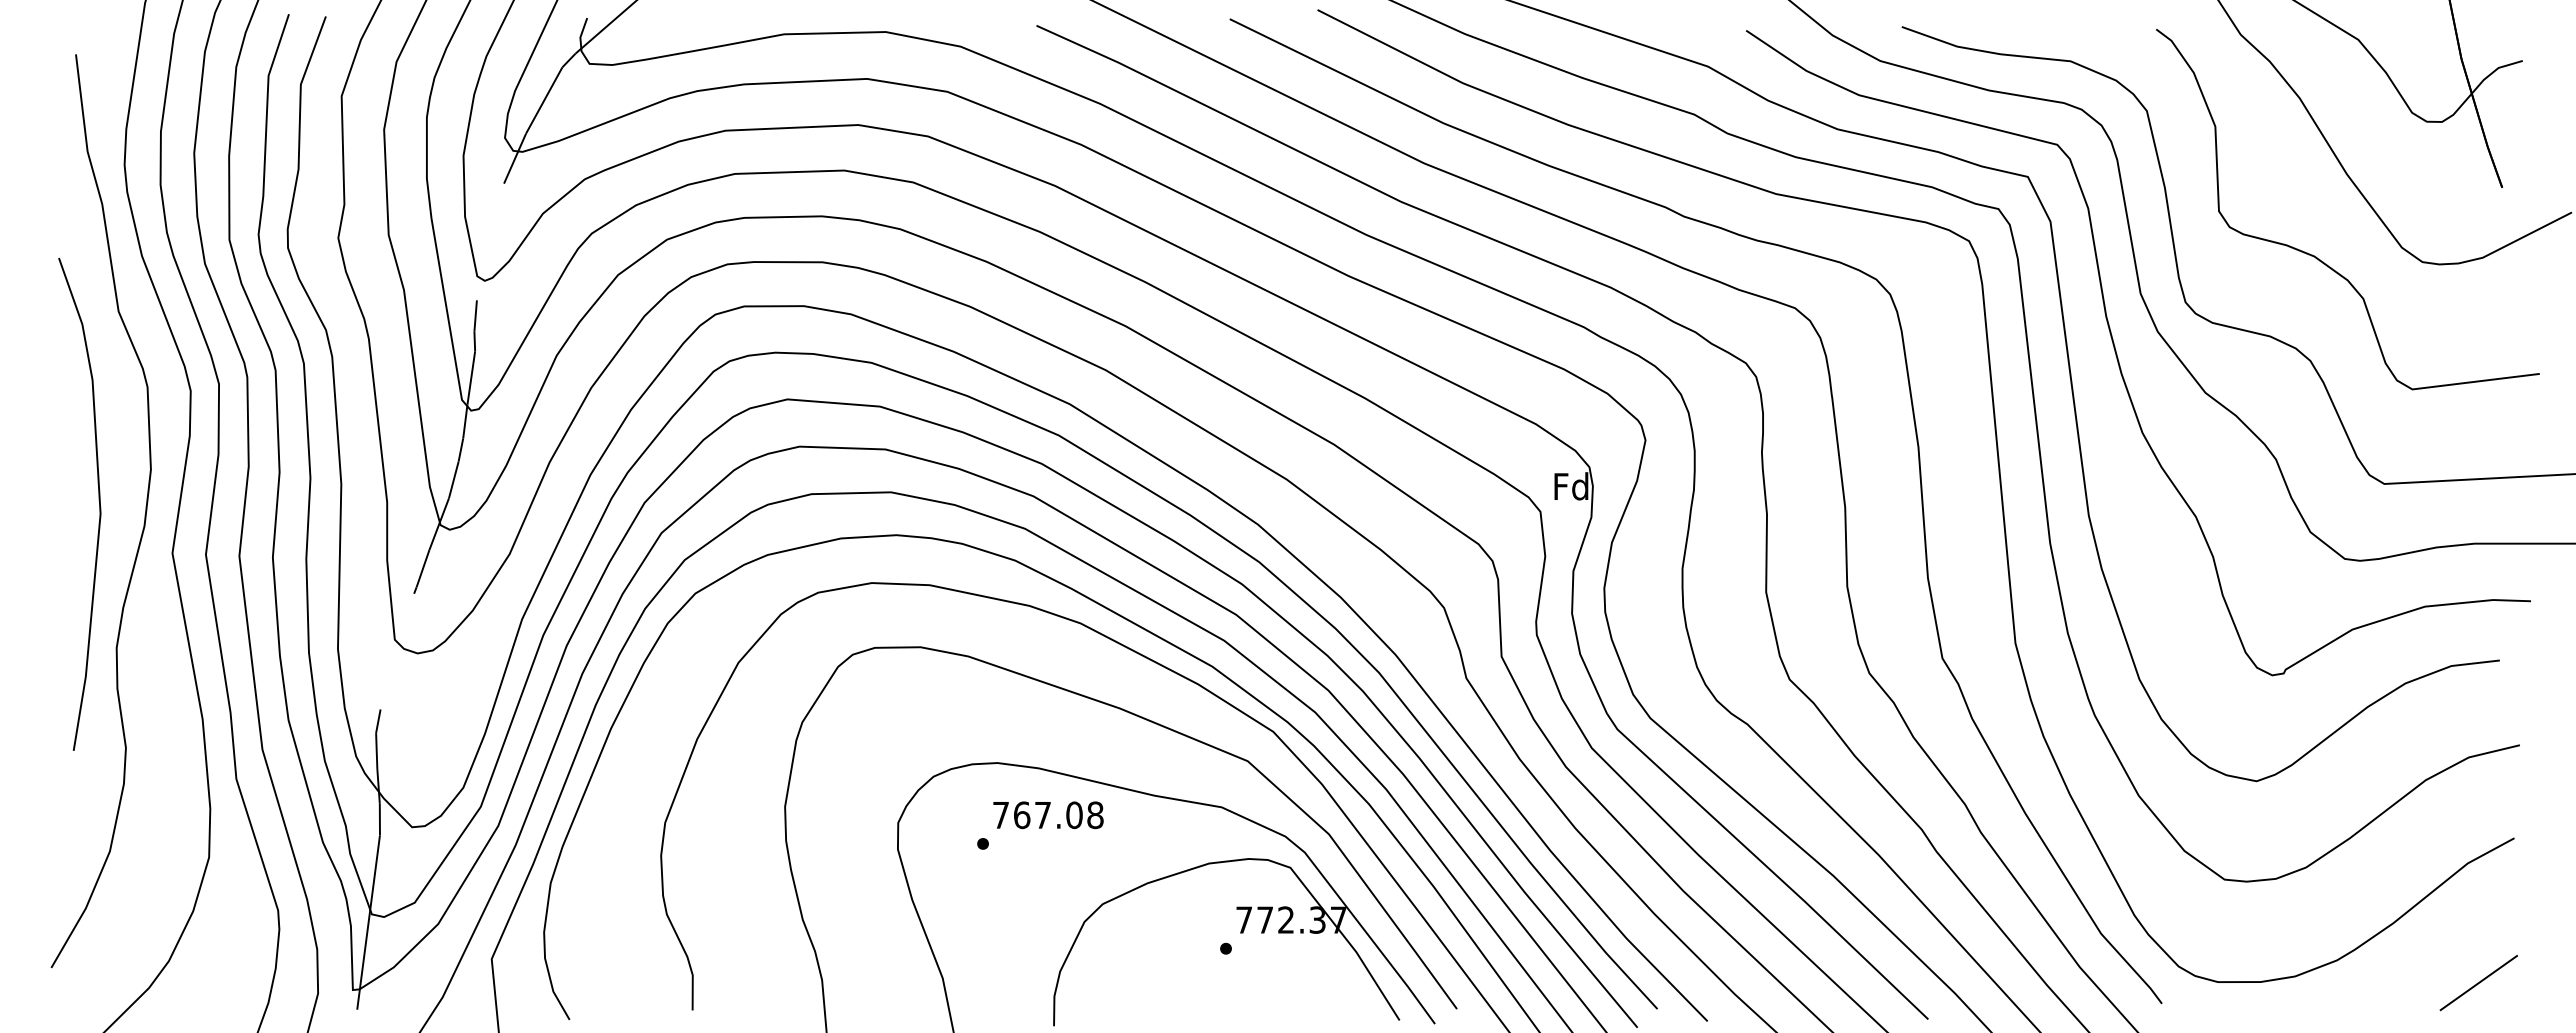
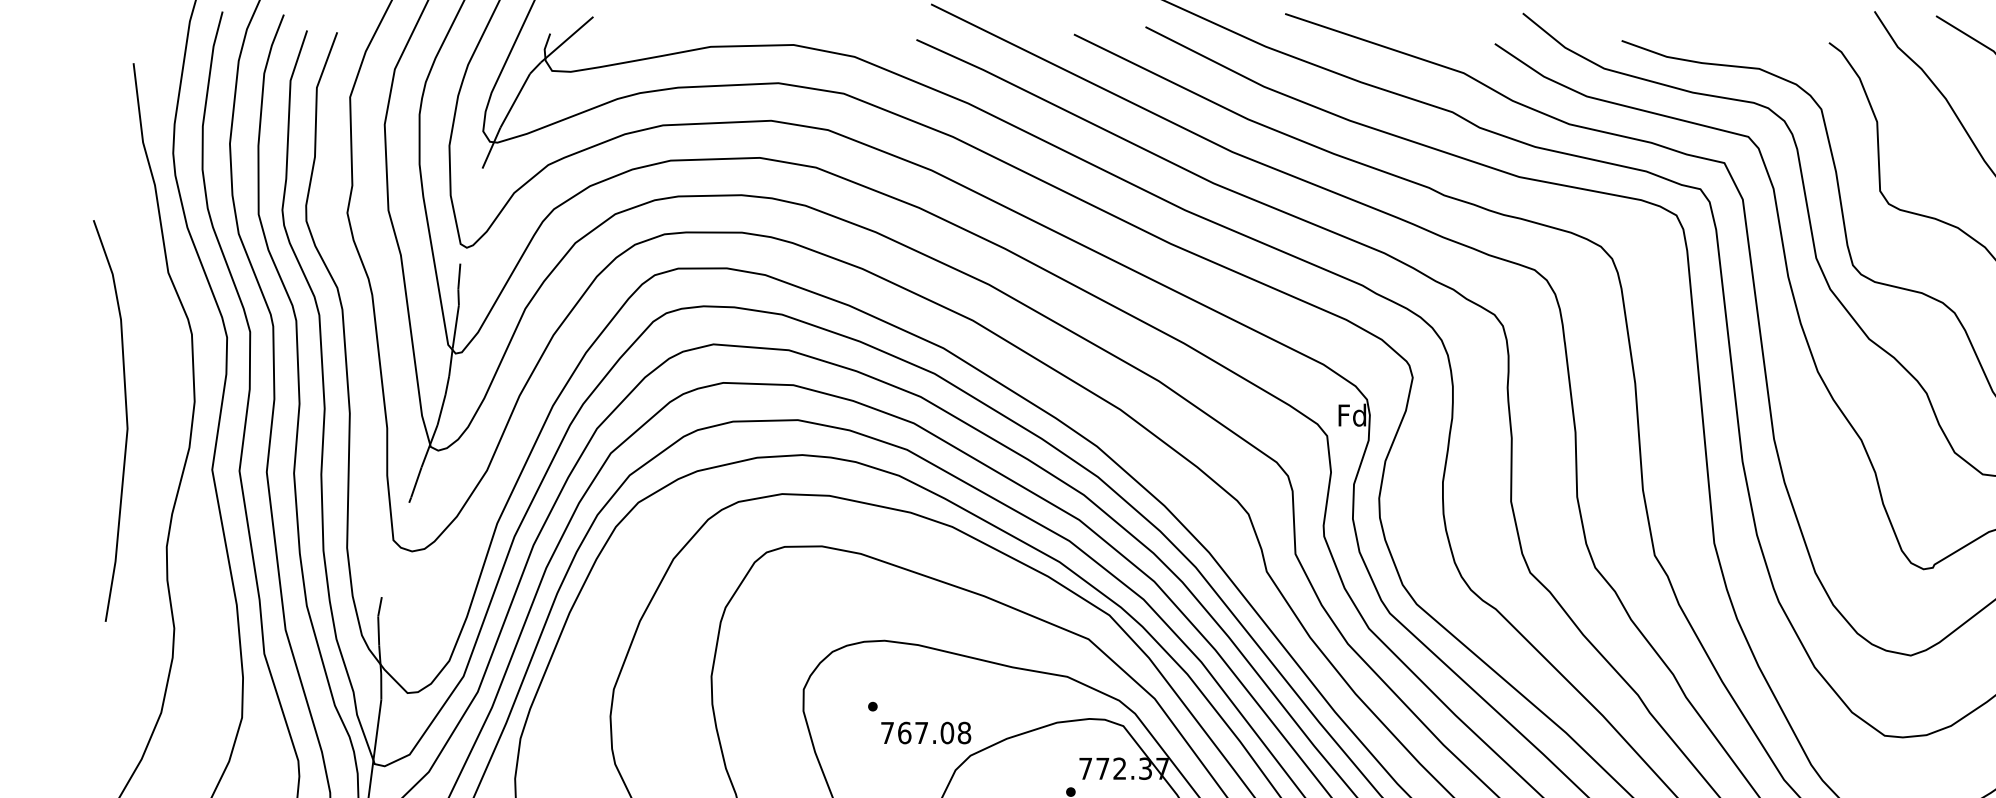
curve: (98, 500) -> (125, 417), moved
text: (1048, 815) -> (926, 733), moved

